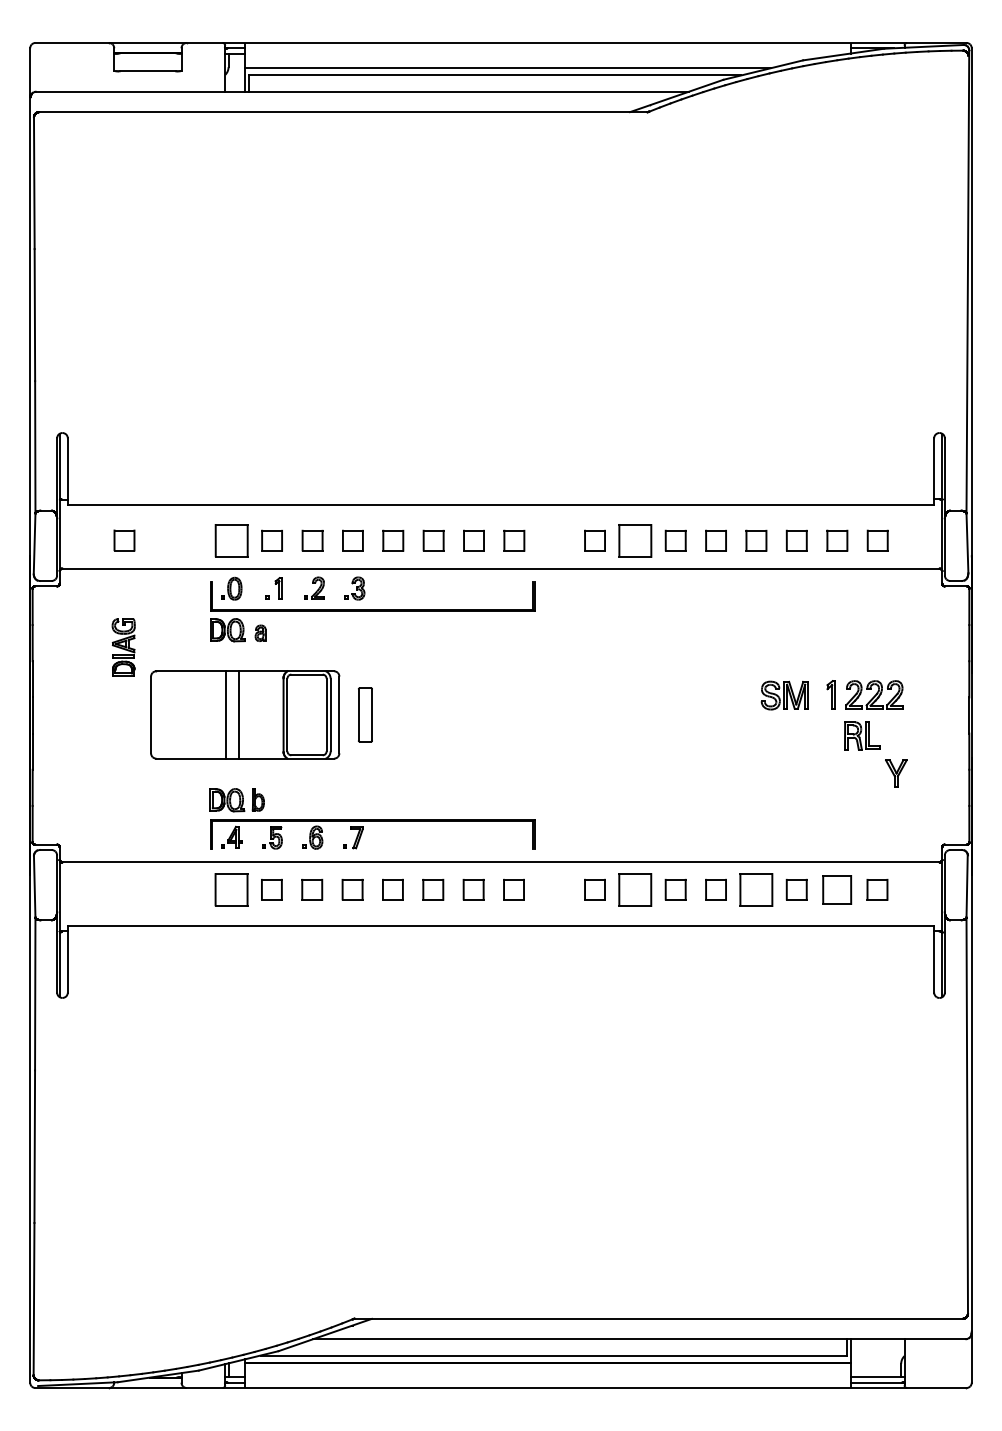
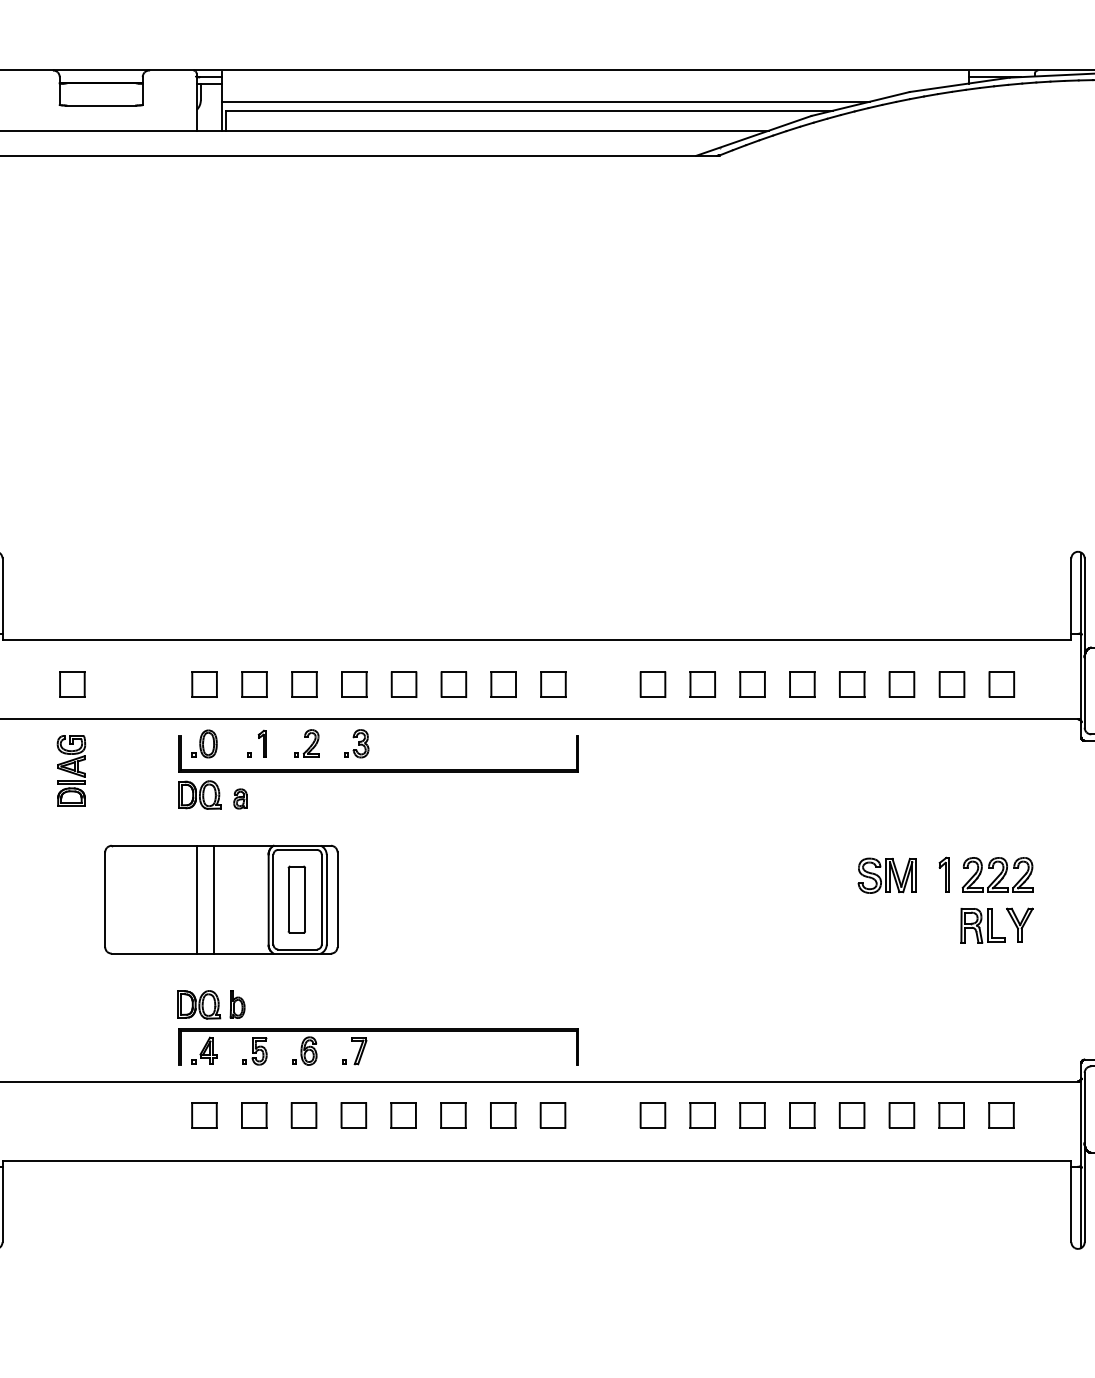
part: (231, 540) -> (204, 684), size x0.62
part: (635, 540) -> (702, 684), size x0.62
part: (123, 647) -> (71, 770), moved
part: (365, 714) -> (296, 899), moved
part: (896, 773) -> (1020, 925), moved
part: (231, 889) -> (204, 1115), size x0.62
part: (635, 889) -> (702, 1115), size x0.62
part: (756, 889) -> (852, 1115), size x0.62
part: (836, 889) -> (950, 1115), size x0.71

